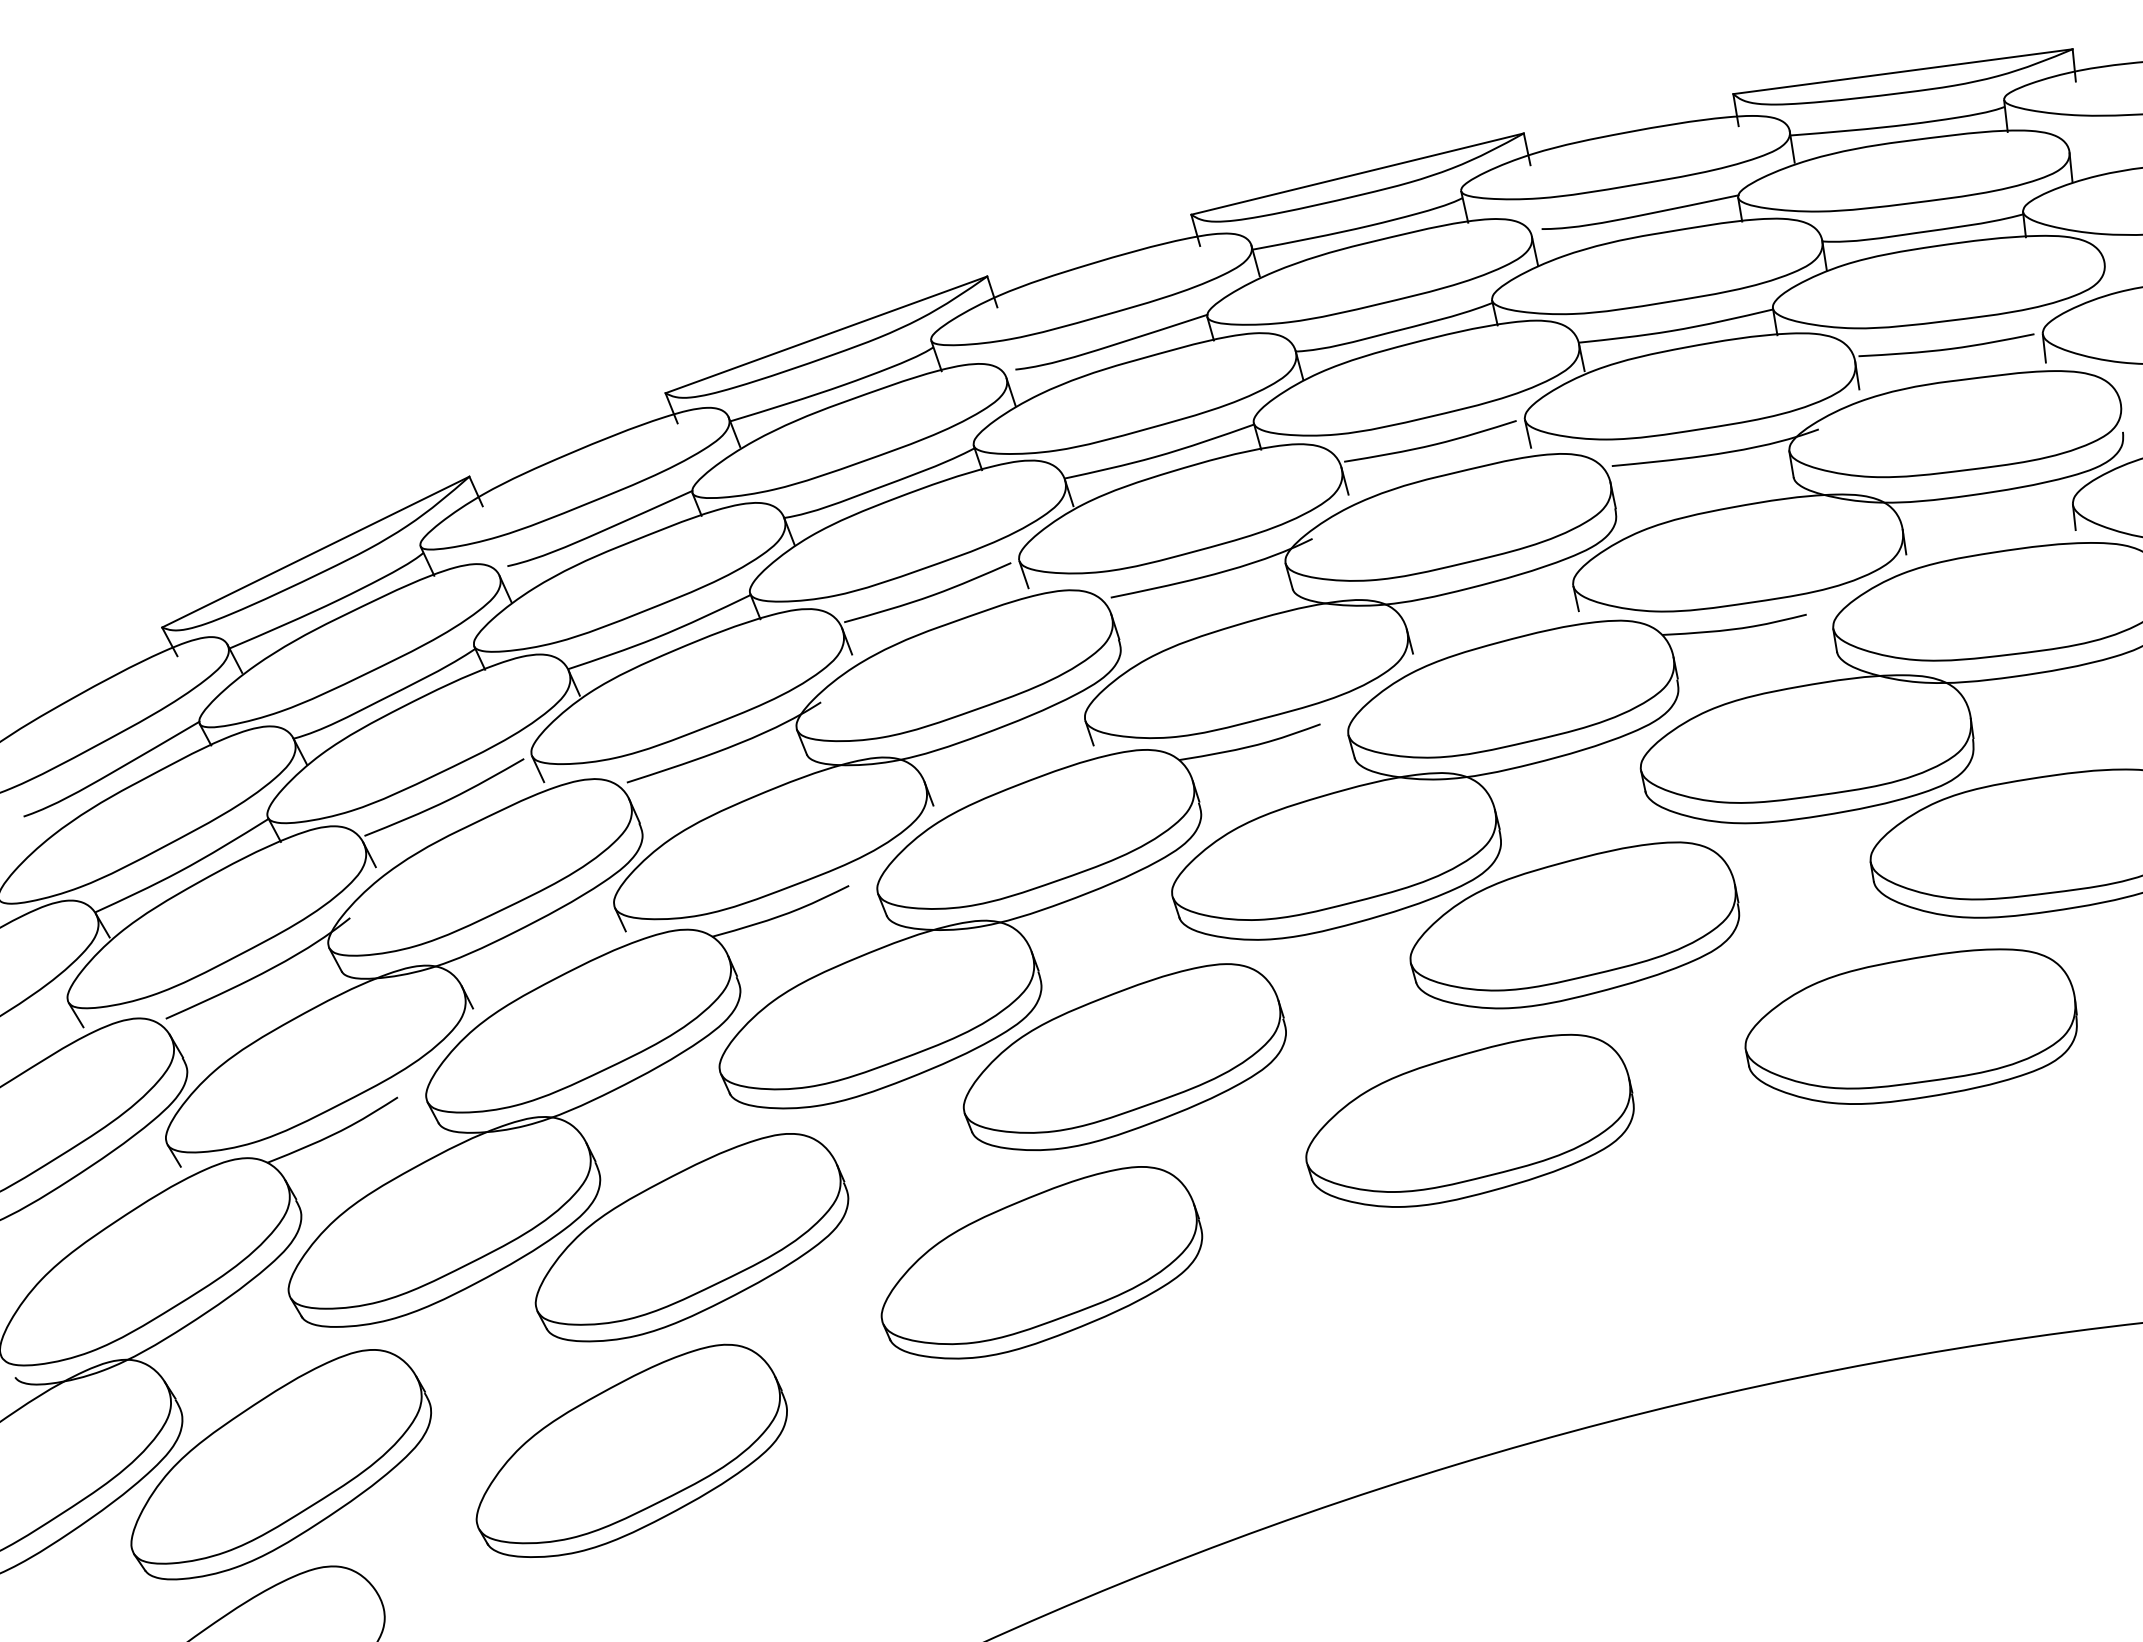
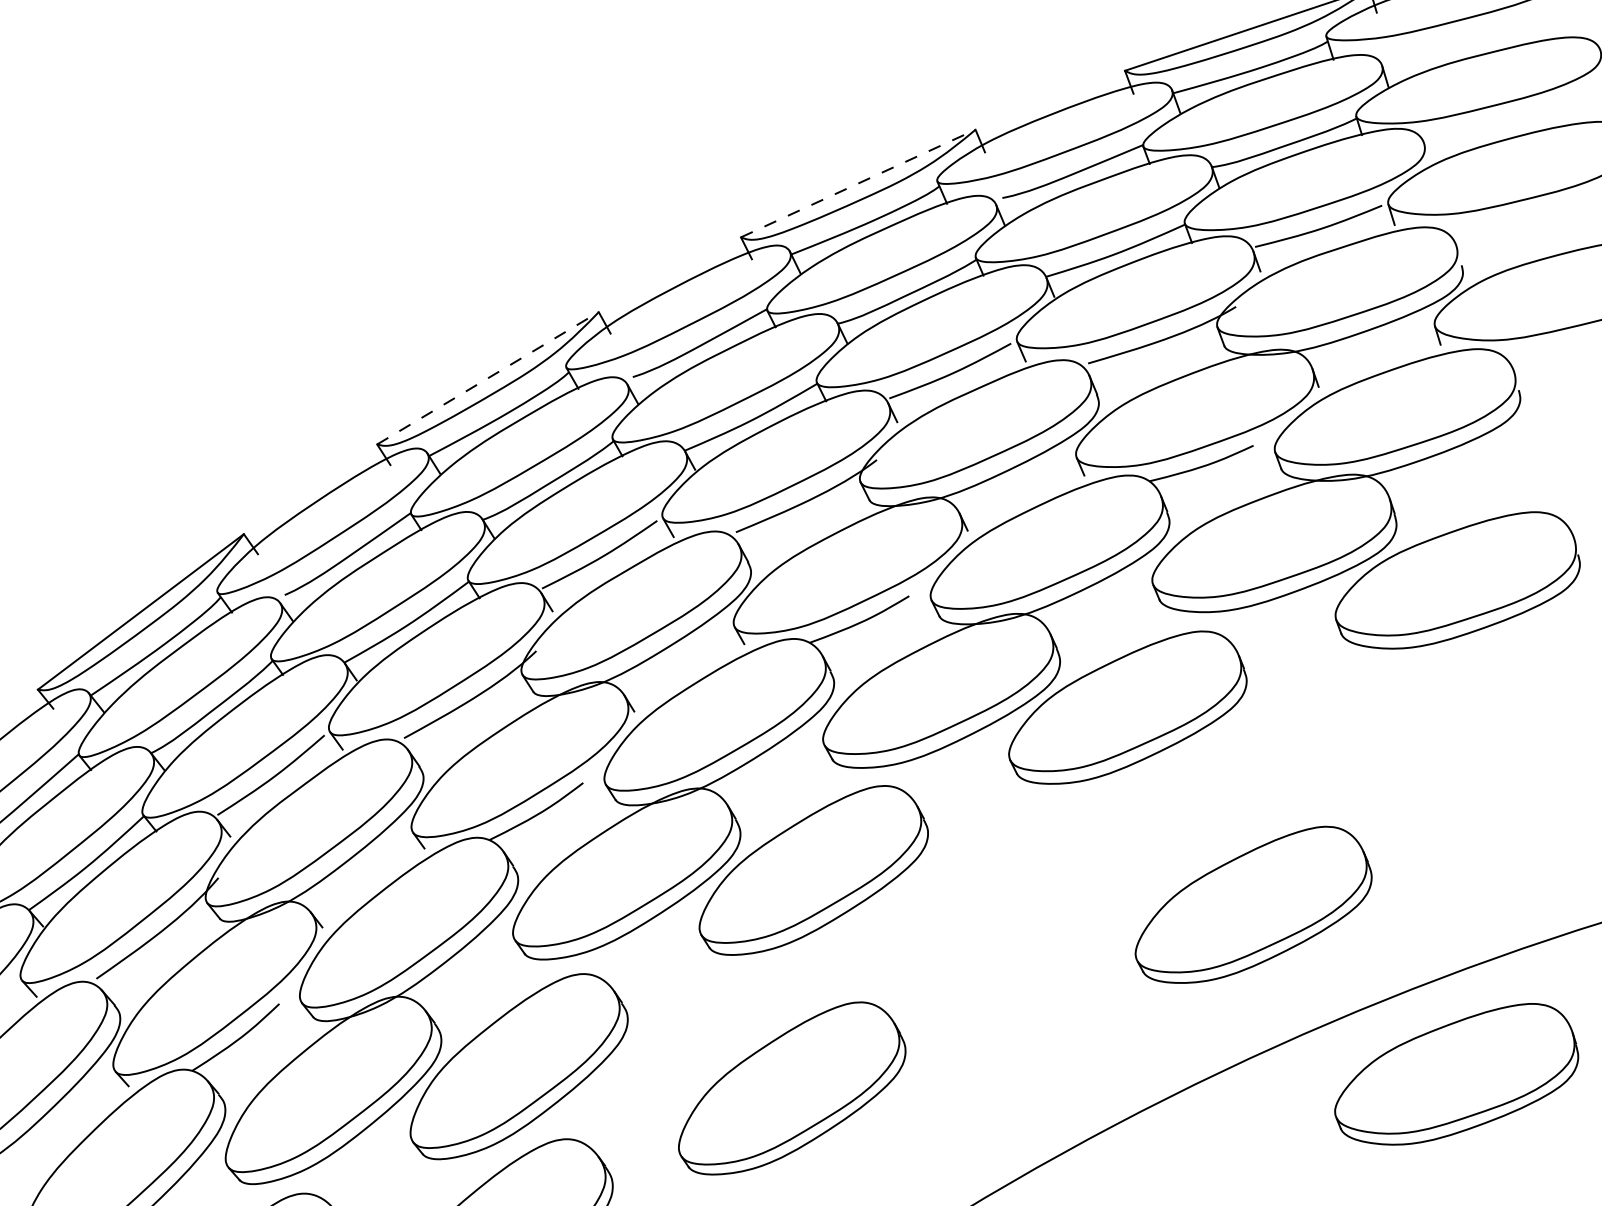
line: (1358, 173) -> (858, 183), solid -> dashed
line: (826, 334) -> (487, 378), solid -> dashed
part: (1910, 1026) -> (1454, 1076), moved
part: (1469, 1120) -> (1251, 905), moved
part: (1041, 1262) -> (789, 1088), moved

